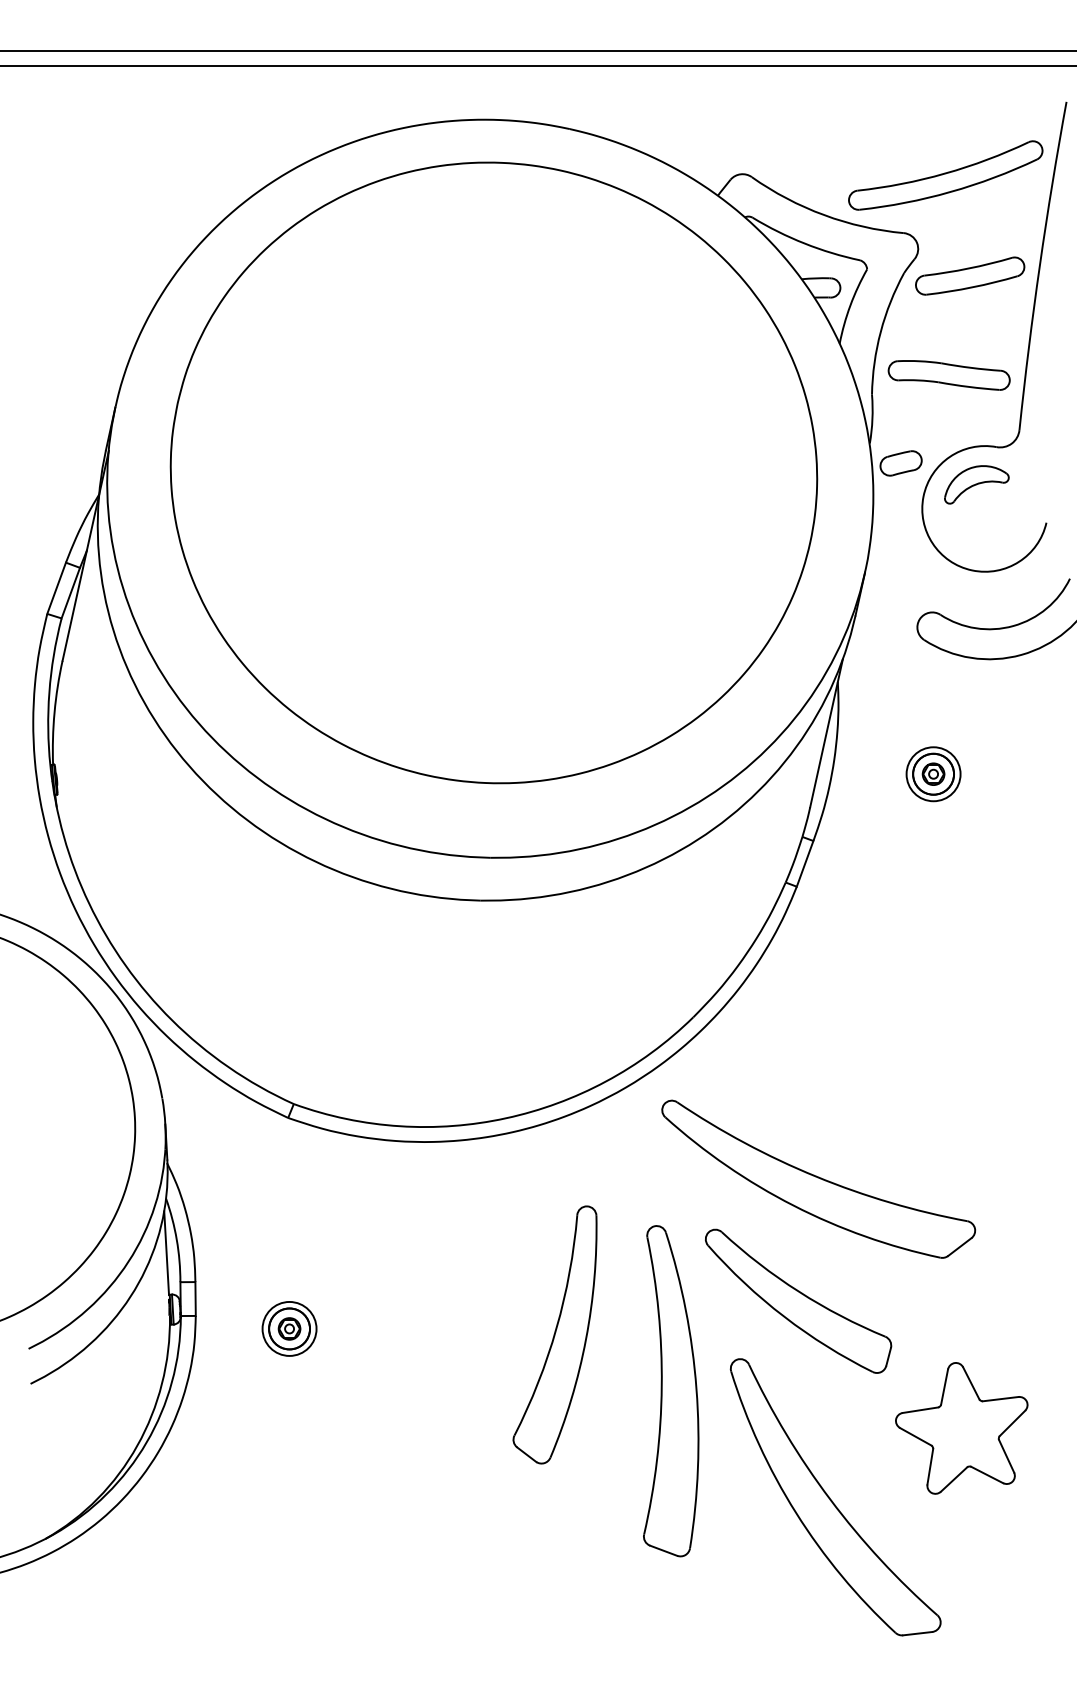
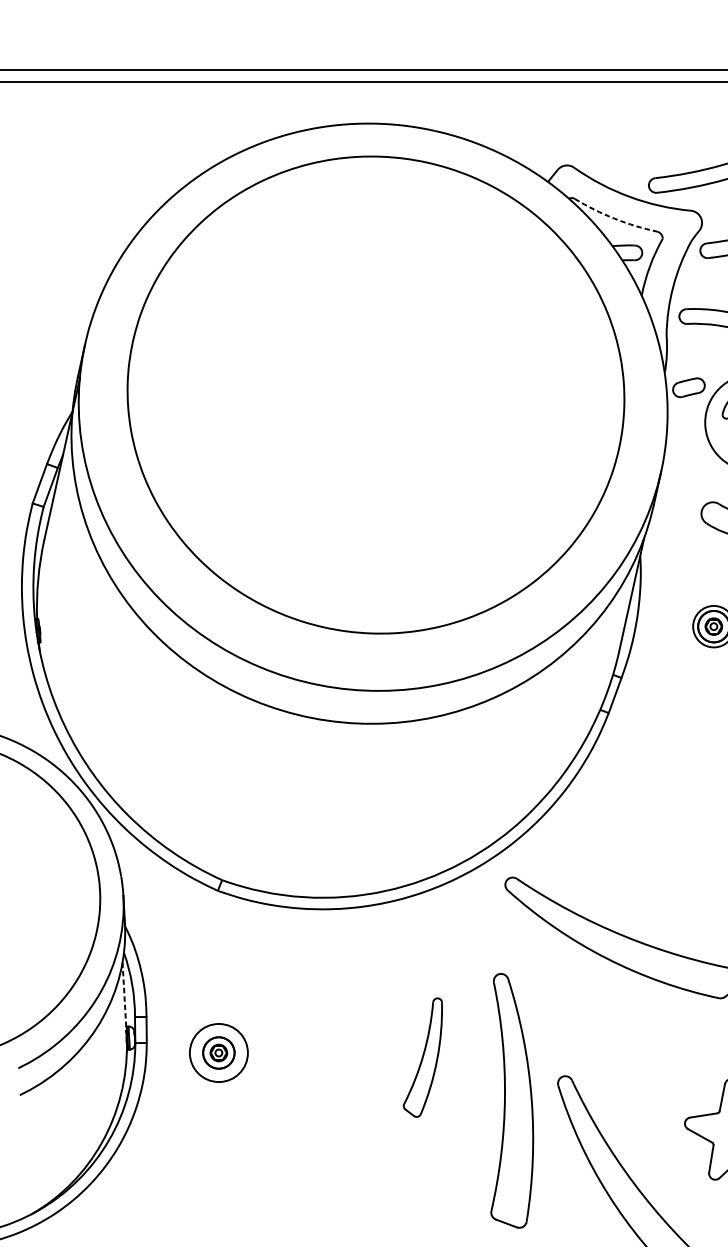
arc: (804, 243) -> (614, 218), solid -> dashed
line: (166, 1253) -> (124, 995), solid -> dashed
part: (798, 1300) -> (610, 1031), removed
circle: (289, 1328) -> (218, 1052), size x1.4
part: (554, 1334) -> (422, 1057), size x0.6

